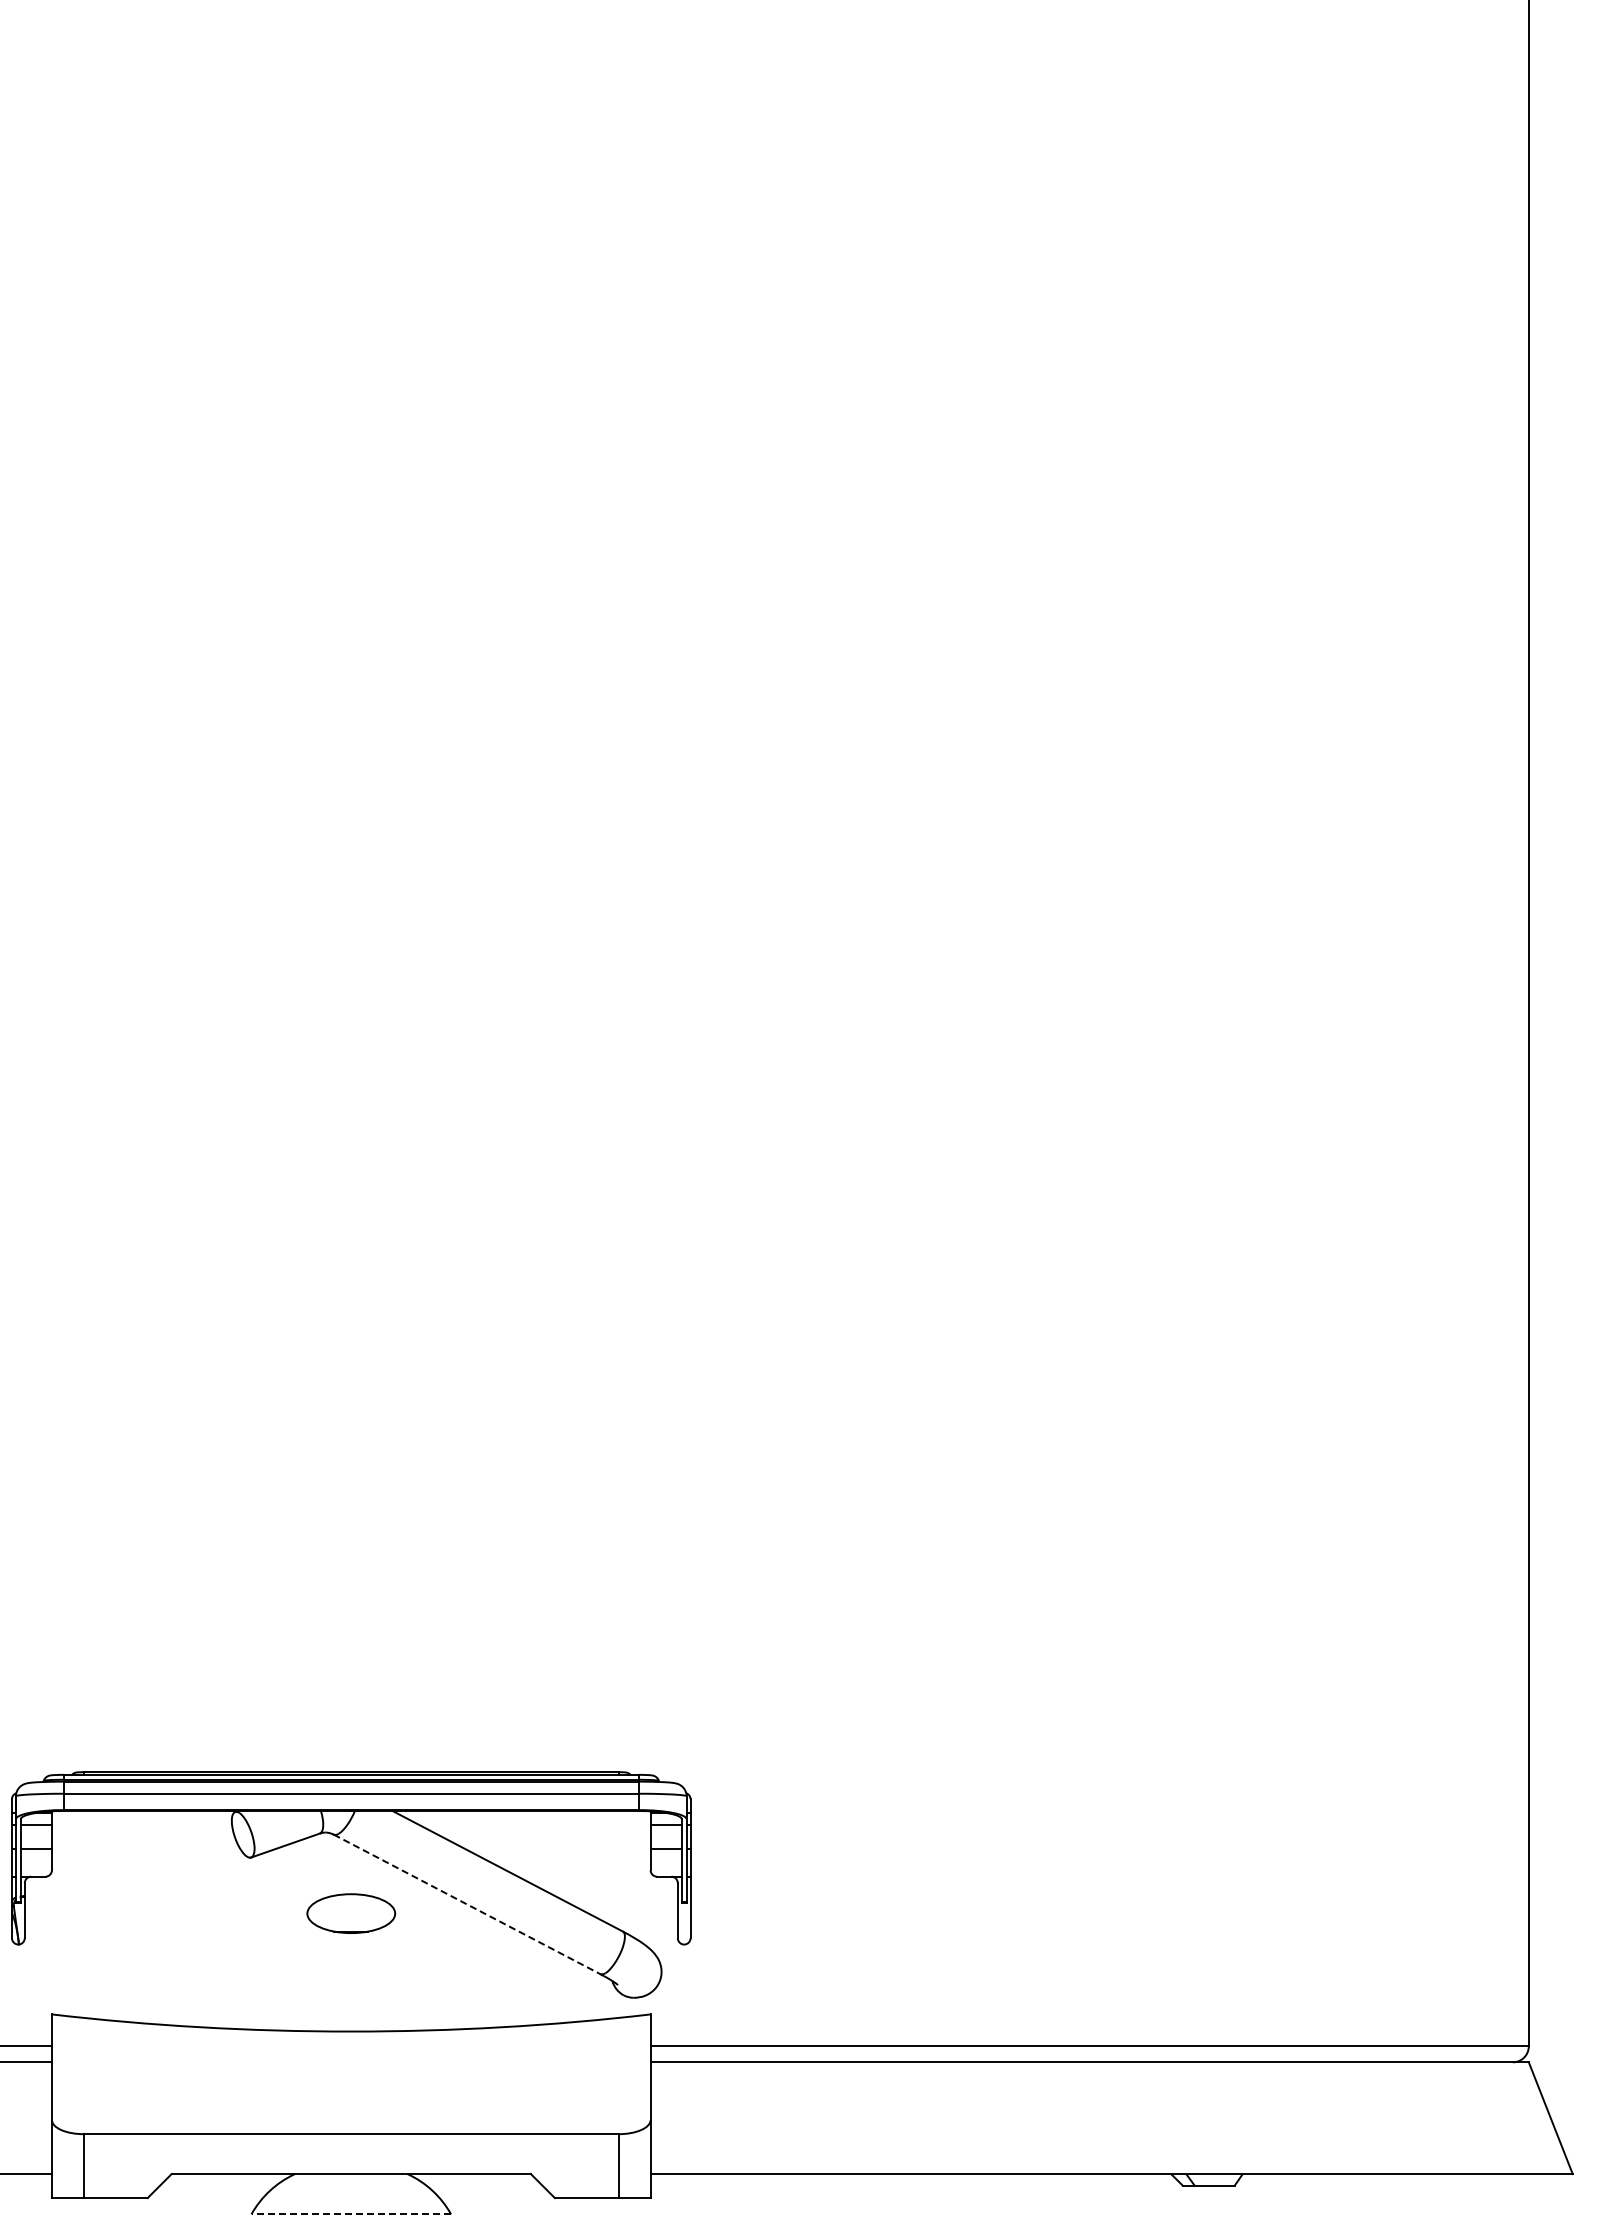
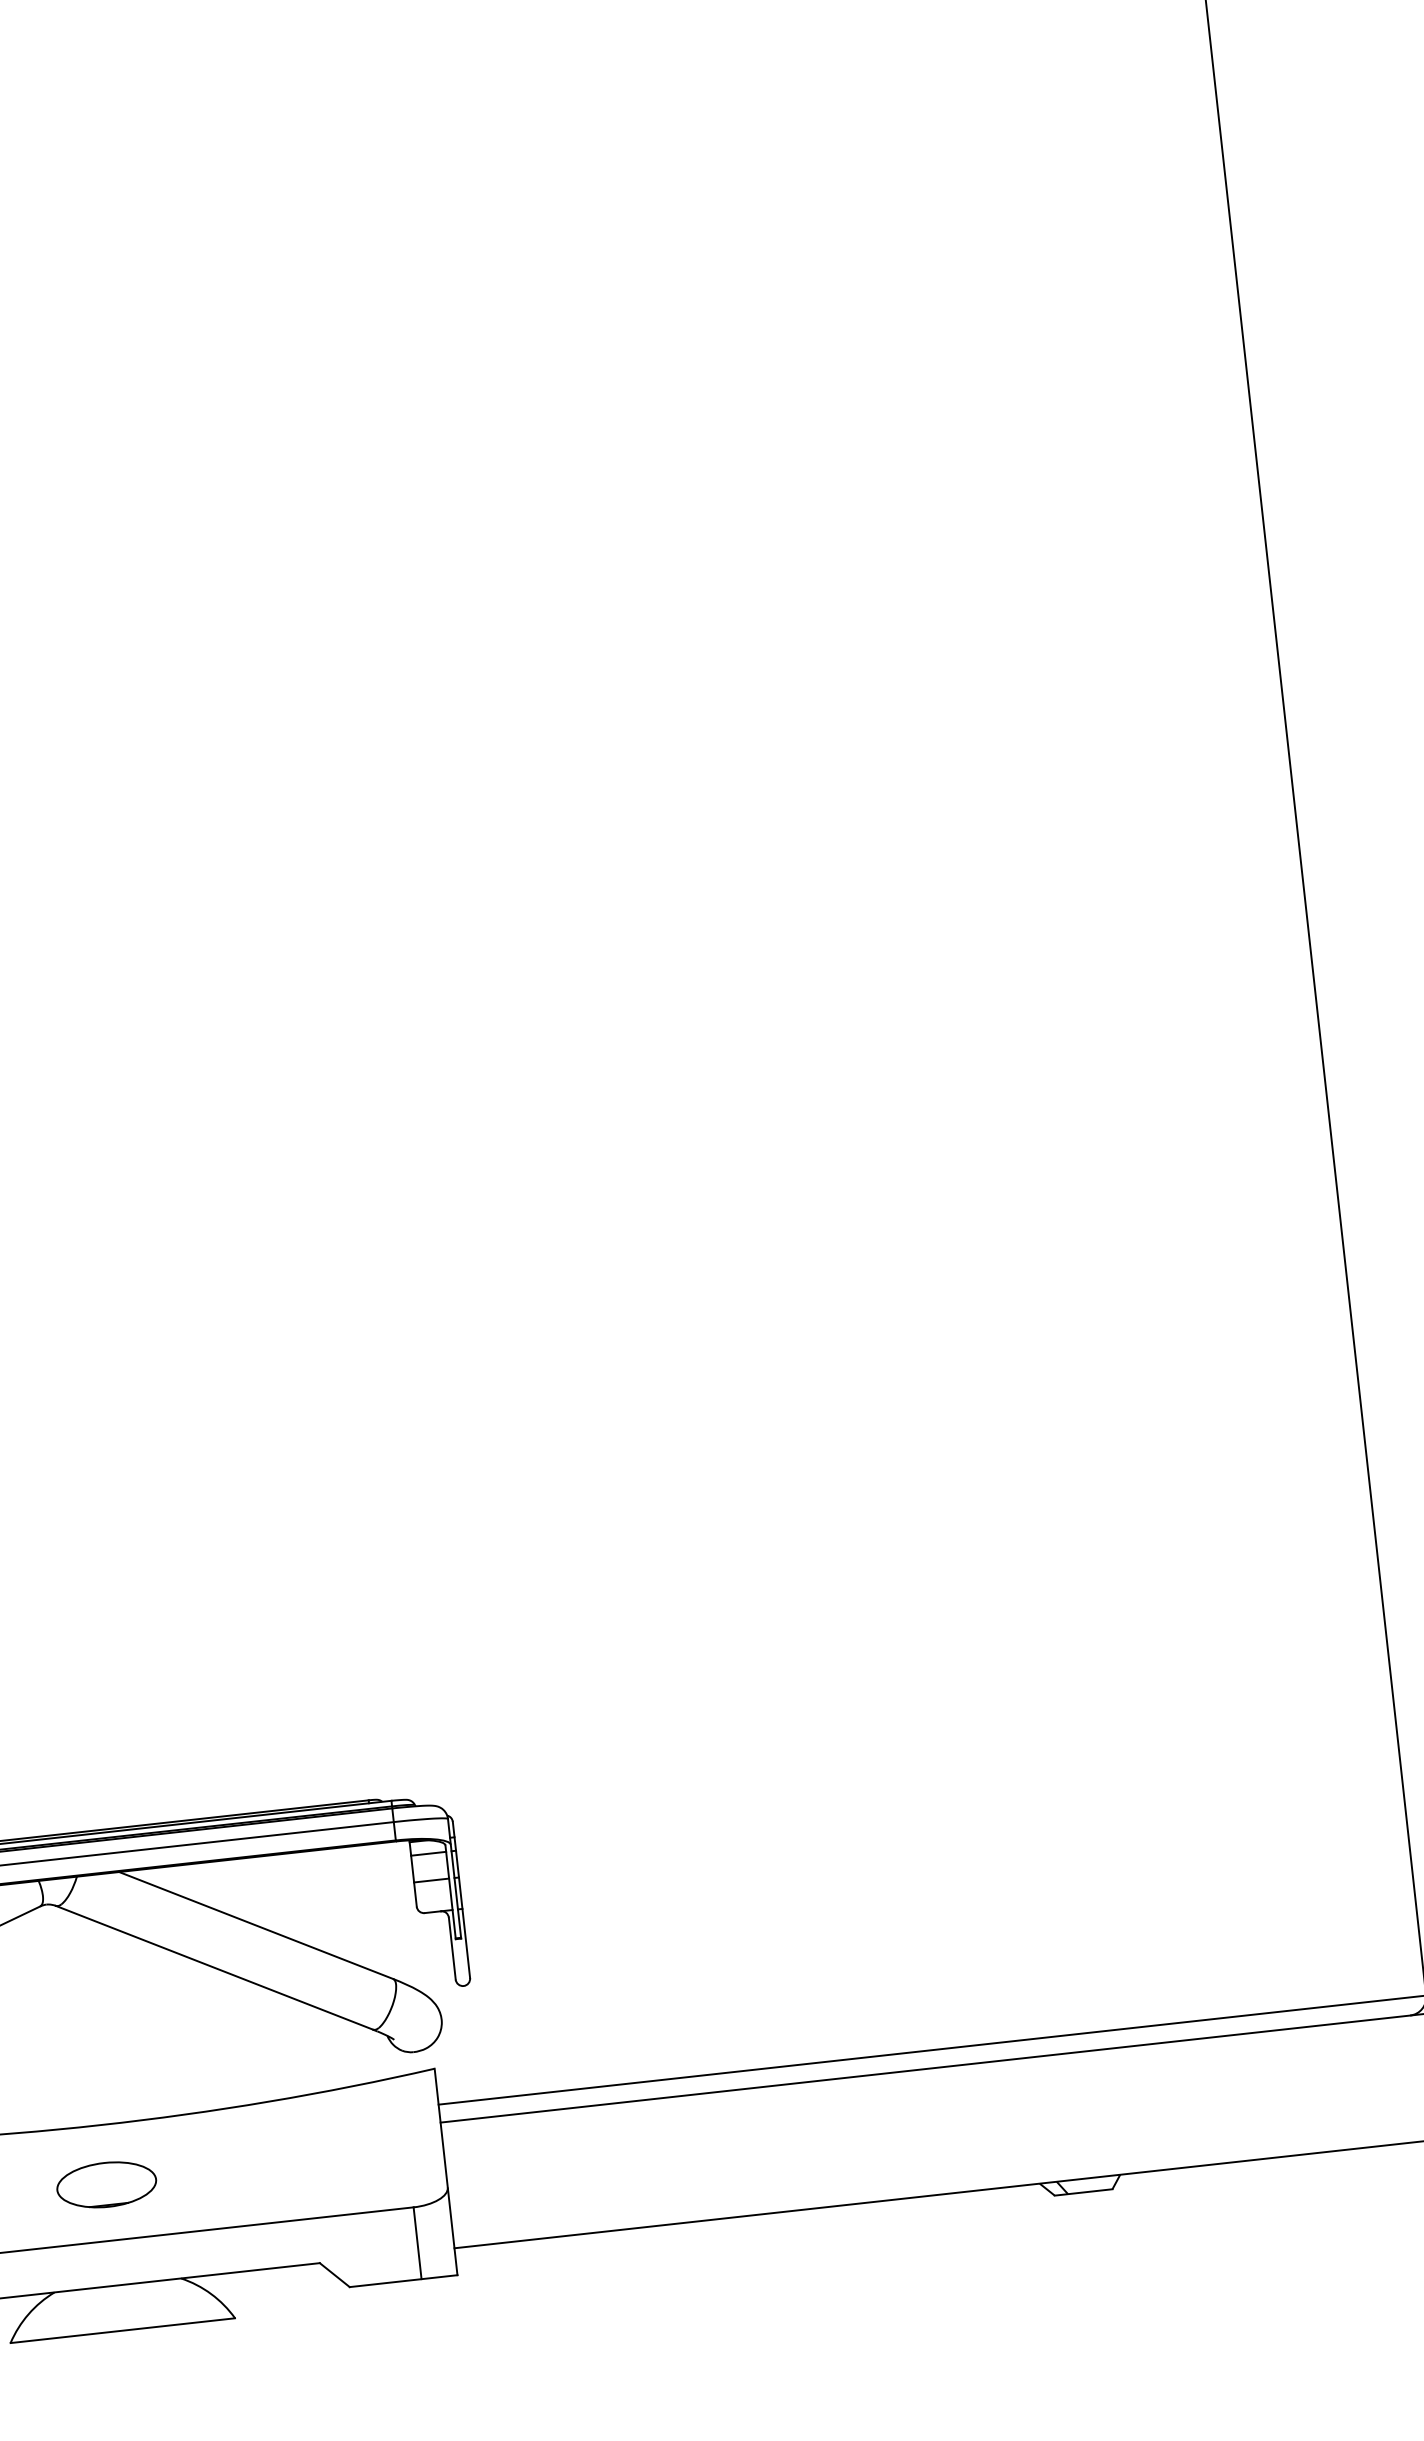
line: (467, 1904) -> (215, 1967), dashed -> solid
part: (351, 1913) -> (106, 2184), moved
line: (351, 2214) -> (123, 2330), dashed -> solid

